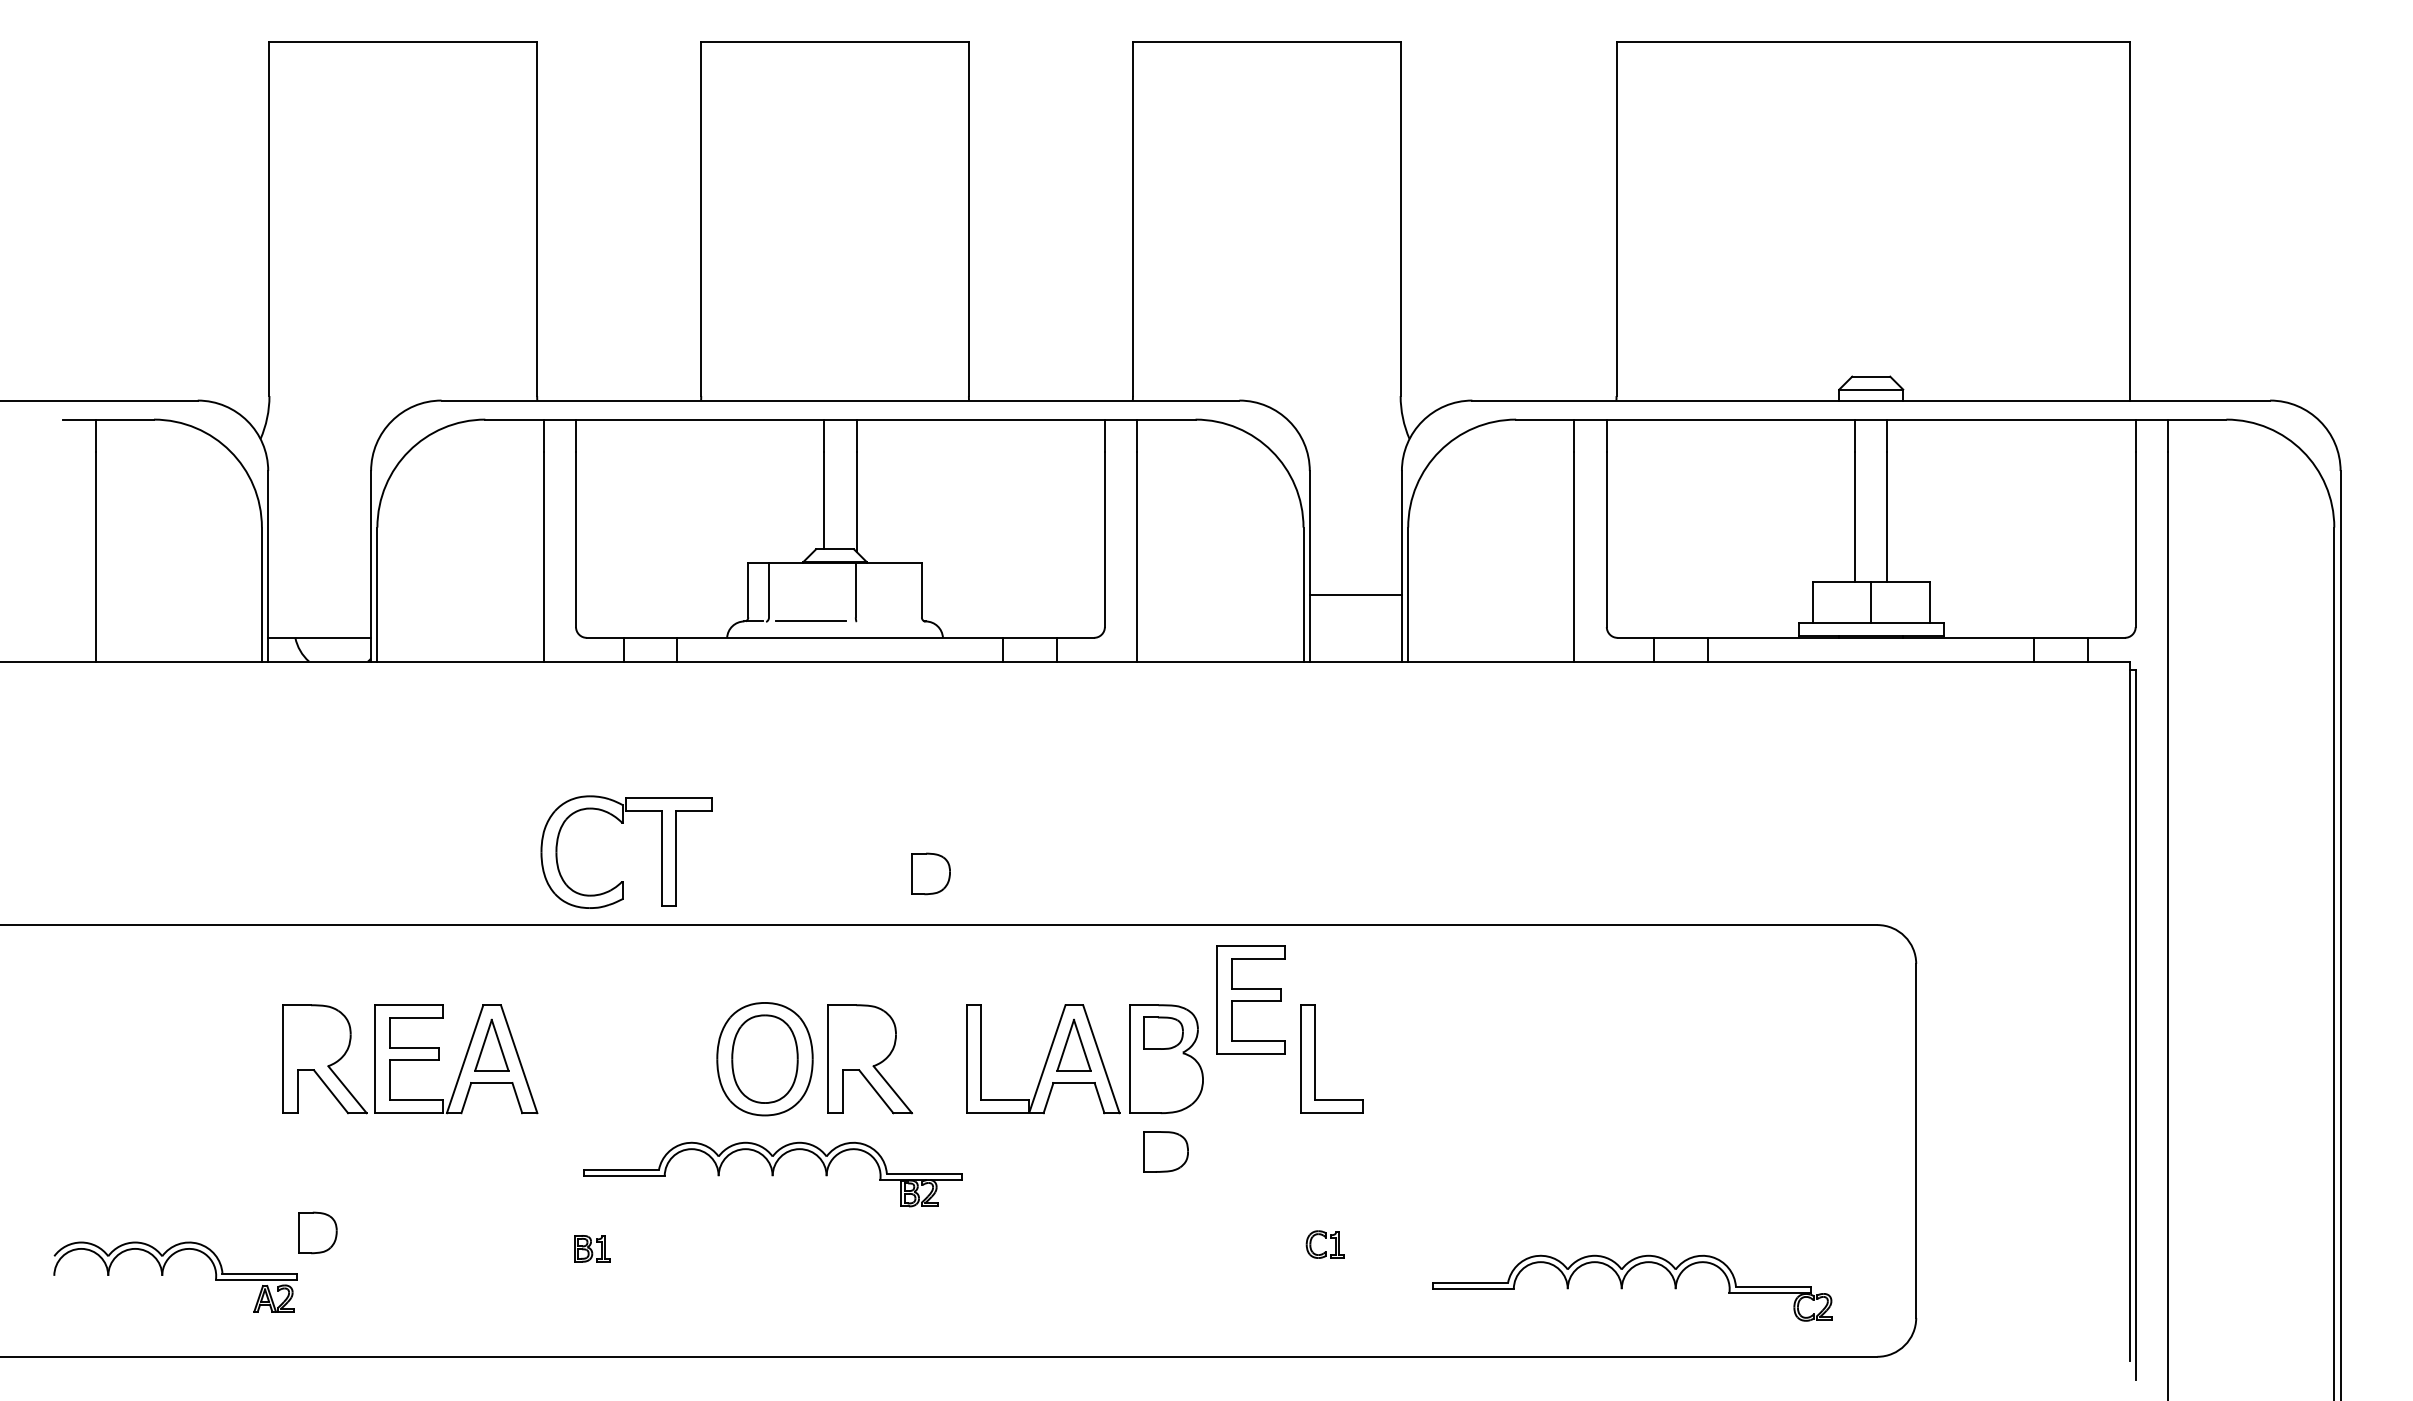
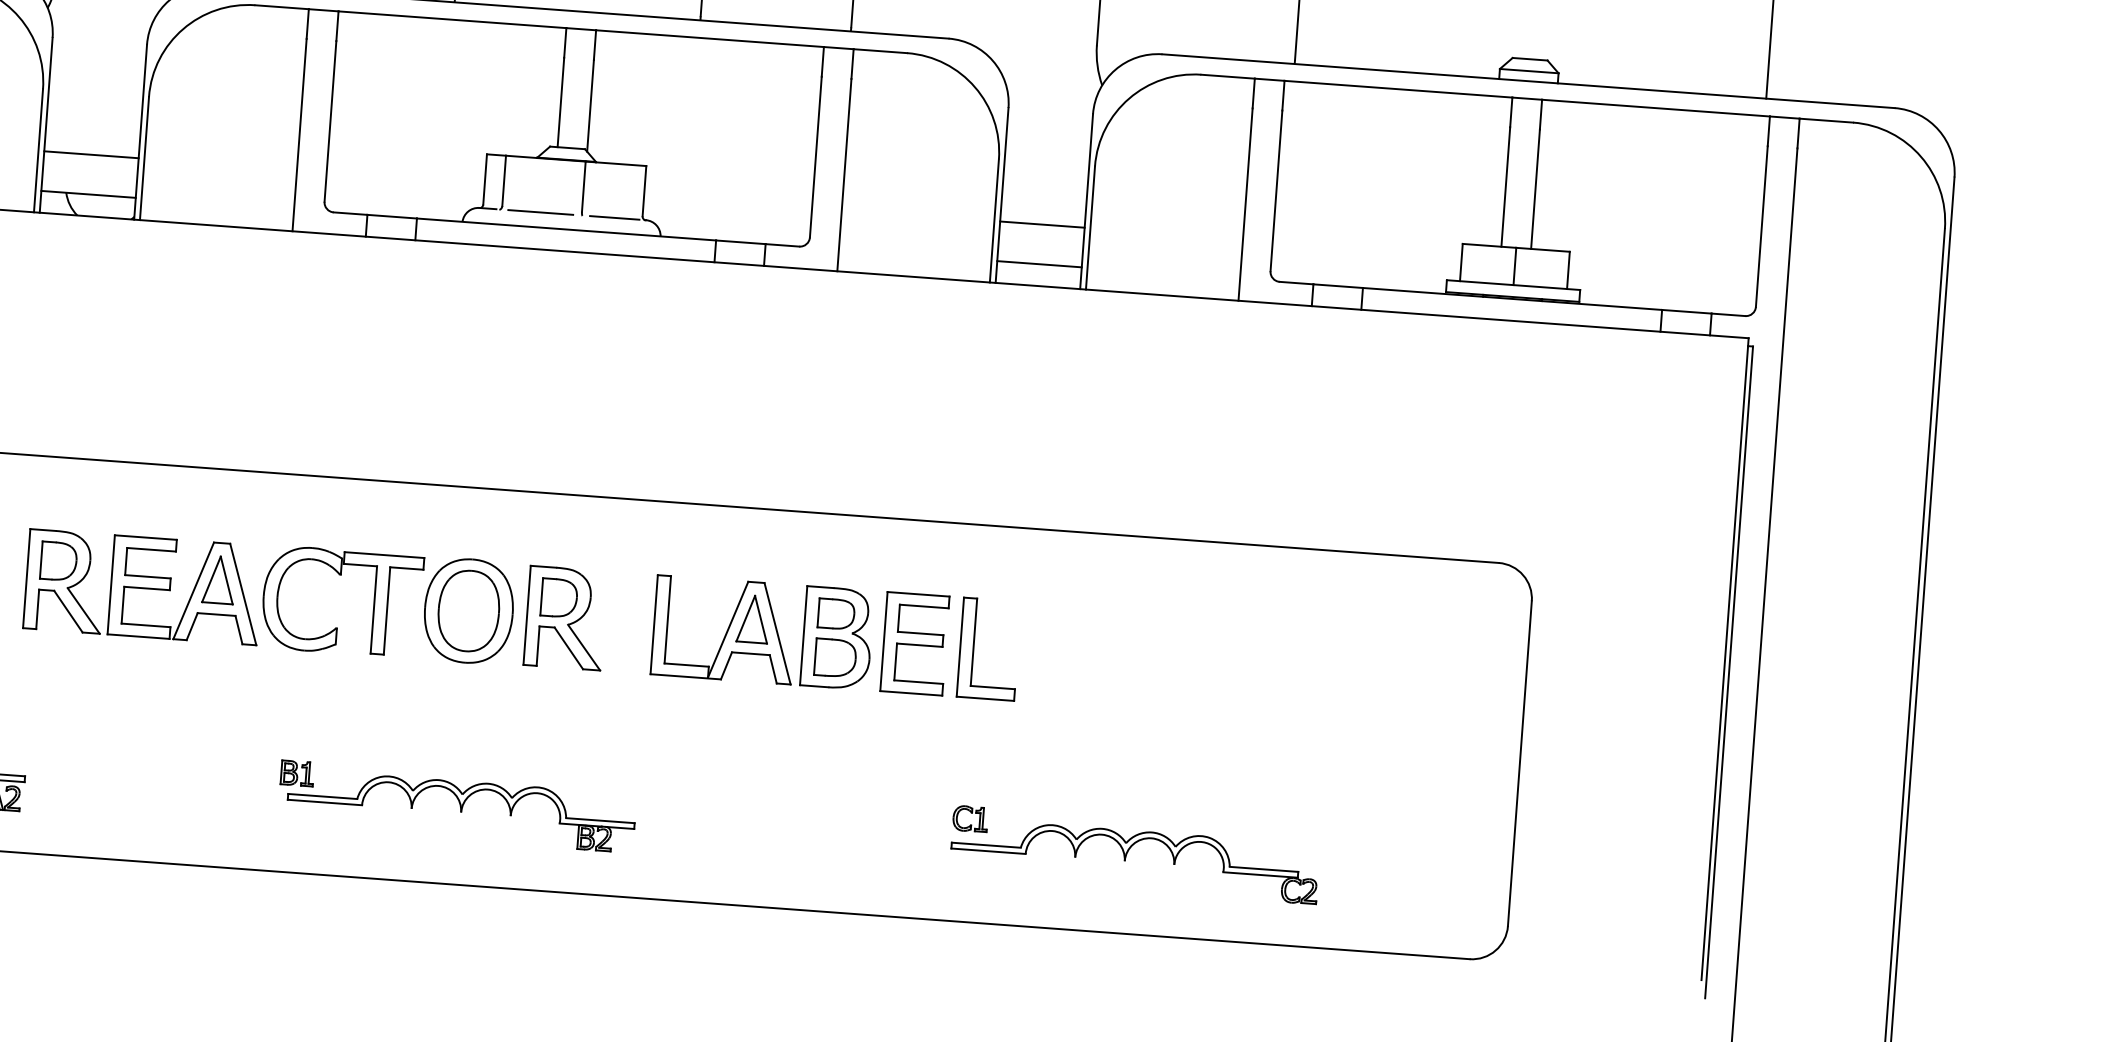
line: (319, 594) -> (91, 154), added
line: (891, 621) -> (614, 217), added
line: (1355, 637) -> (1039, 263), added
part: (623, 823) -> (340, 575), moved
part: (930, 873) -> (558, 597), moved
part: (1250, 999) -> (914, 643), moved
part: (1165, 1151) -> (834, 657), moved
part: (772, 1174) -> (461, 811), moved
part: (317, 1232) -> (58, 560), moved
part: (1623, 1284) -> (1126, 857), moved

